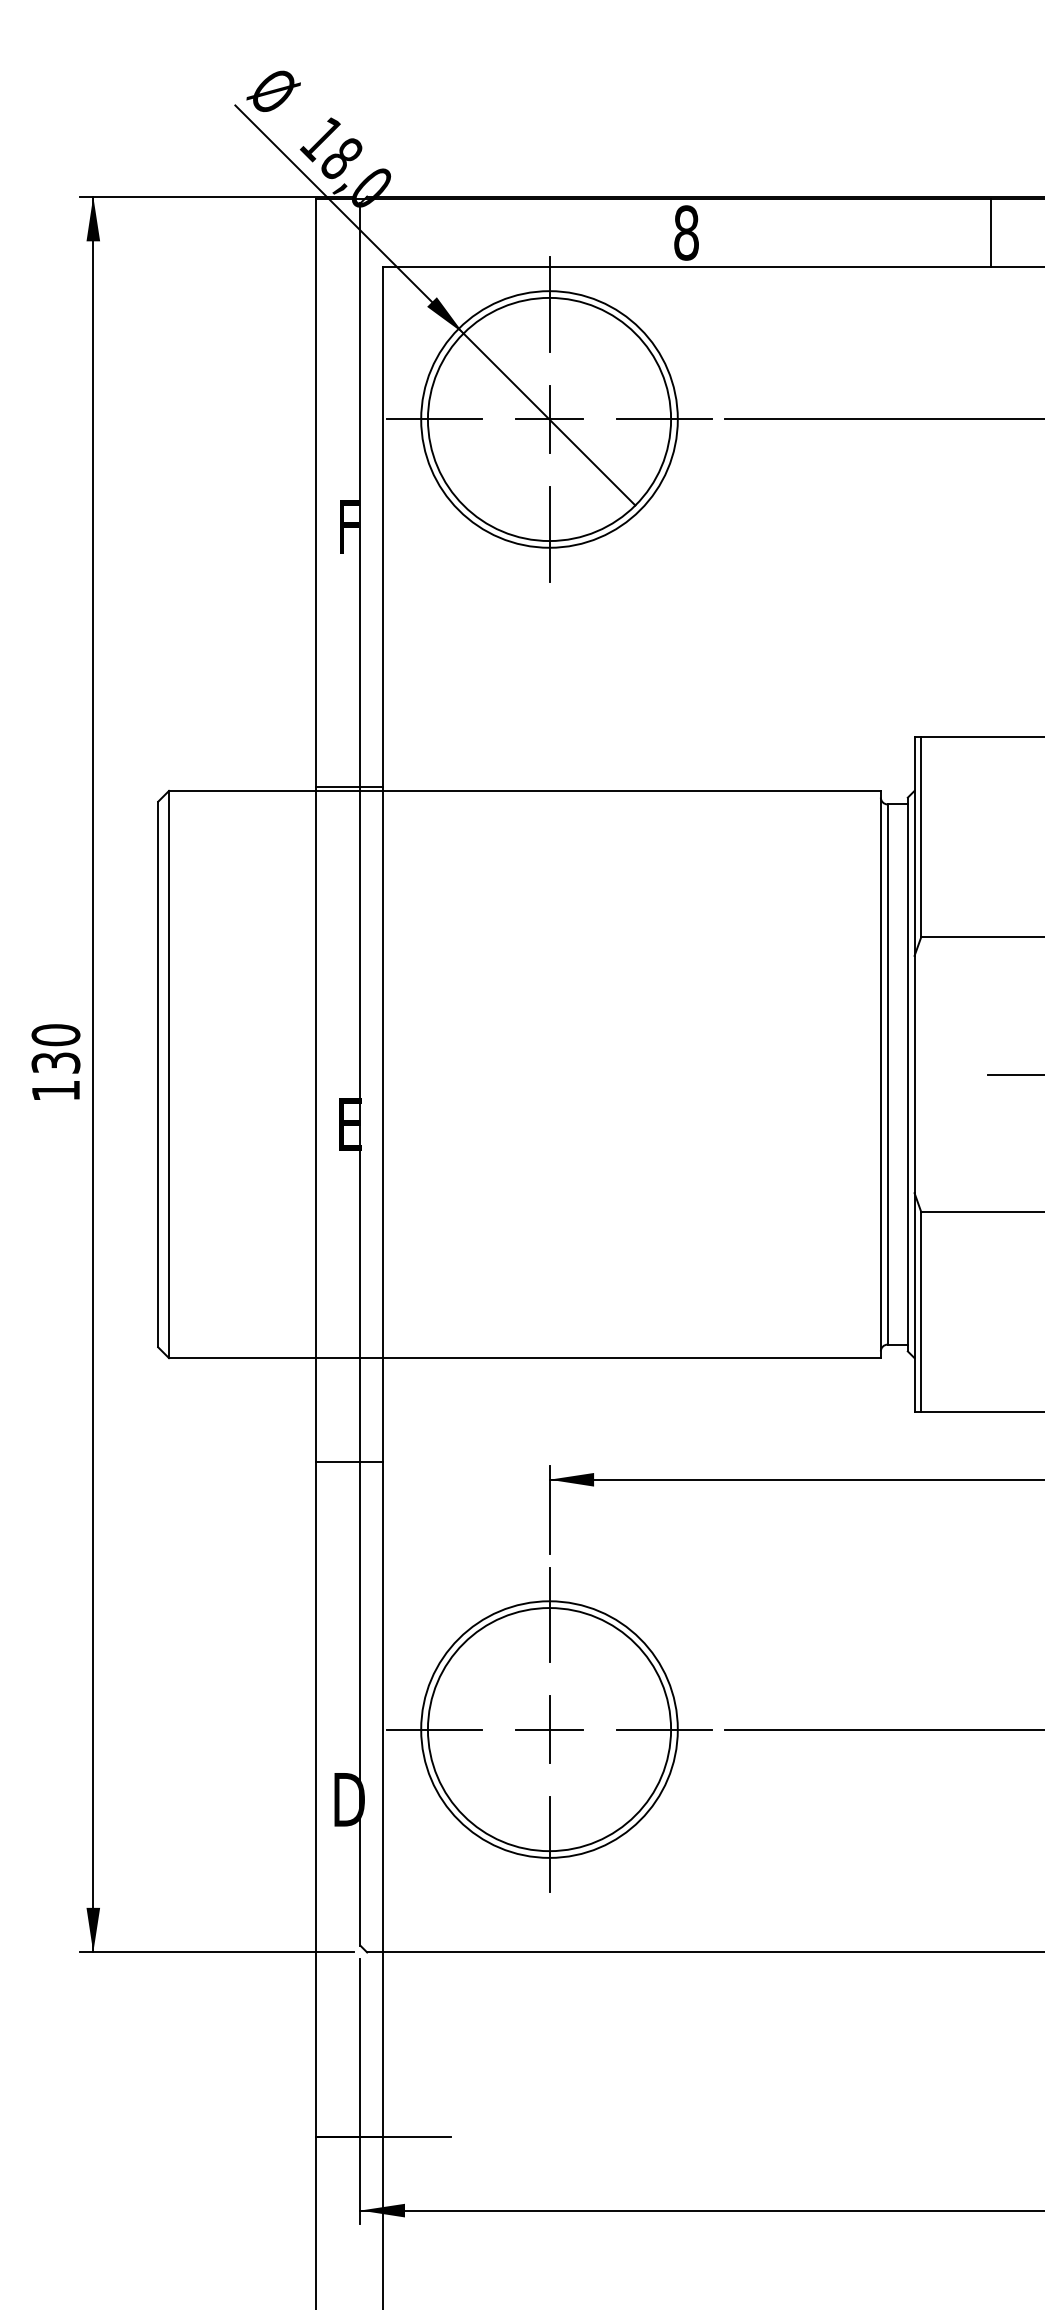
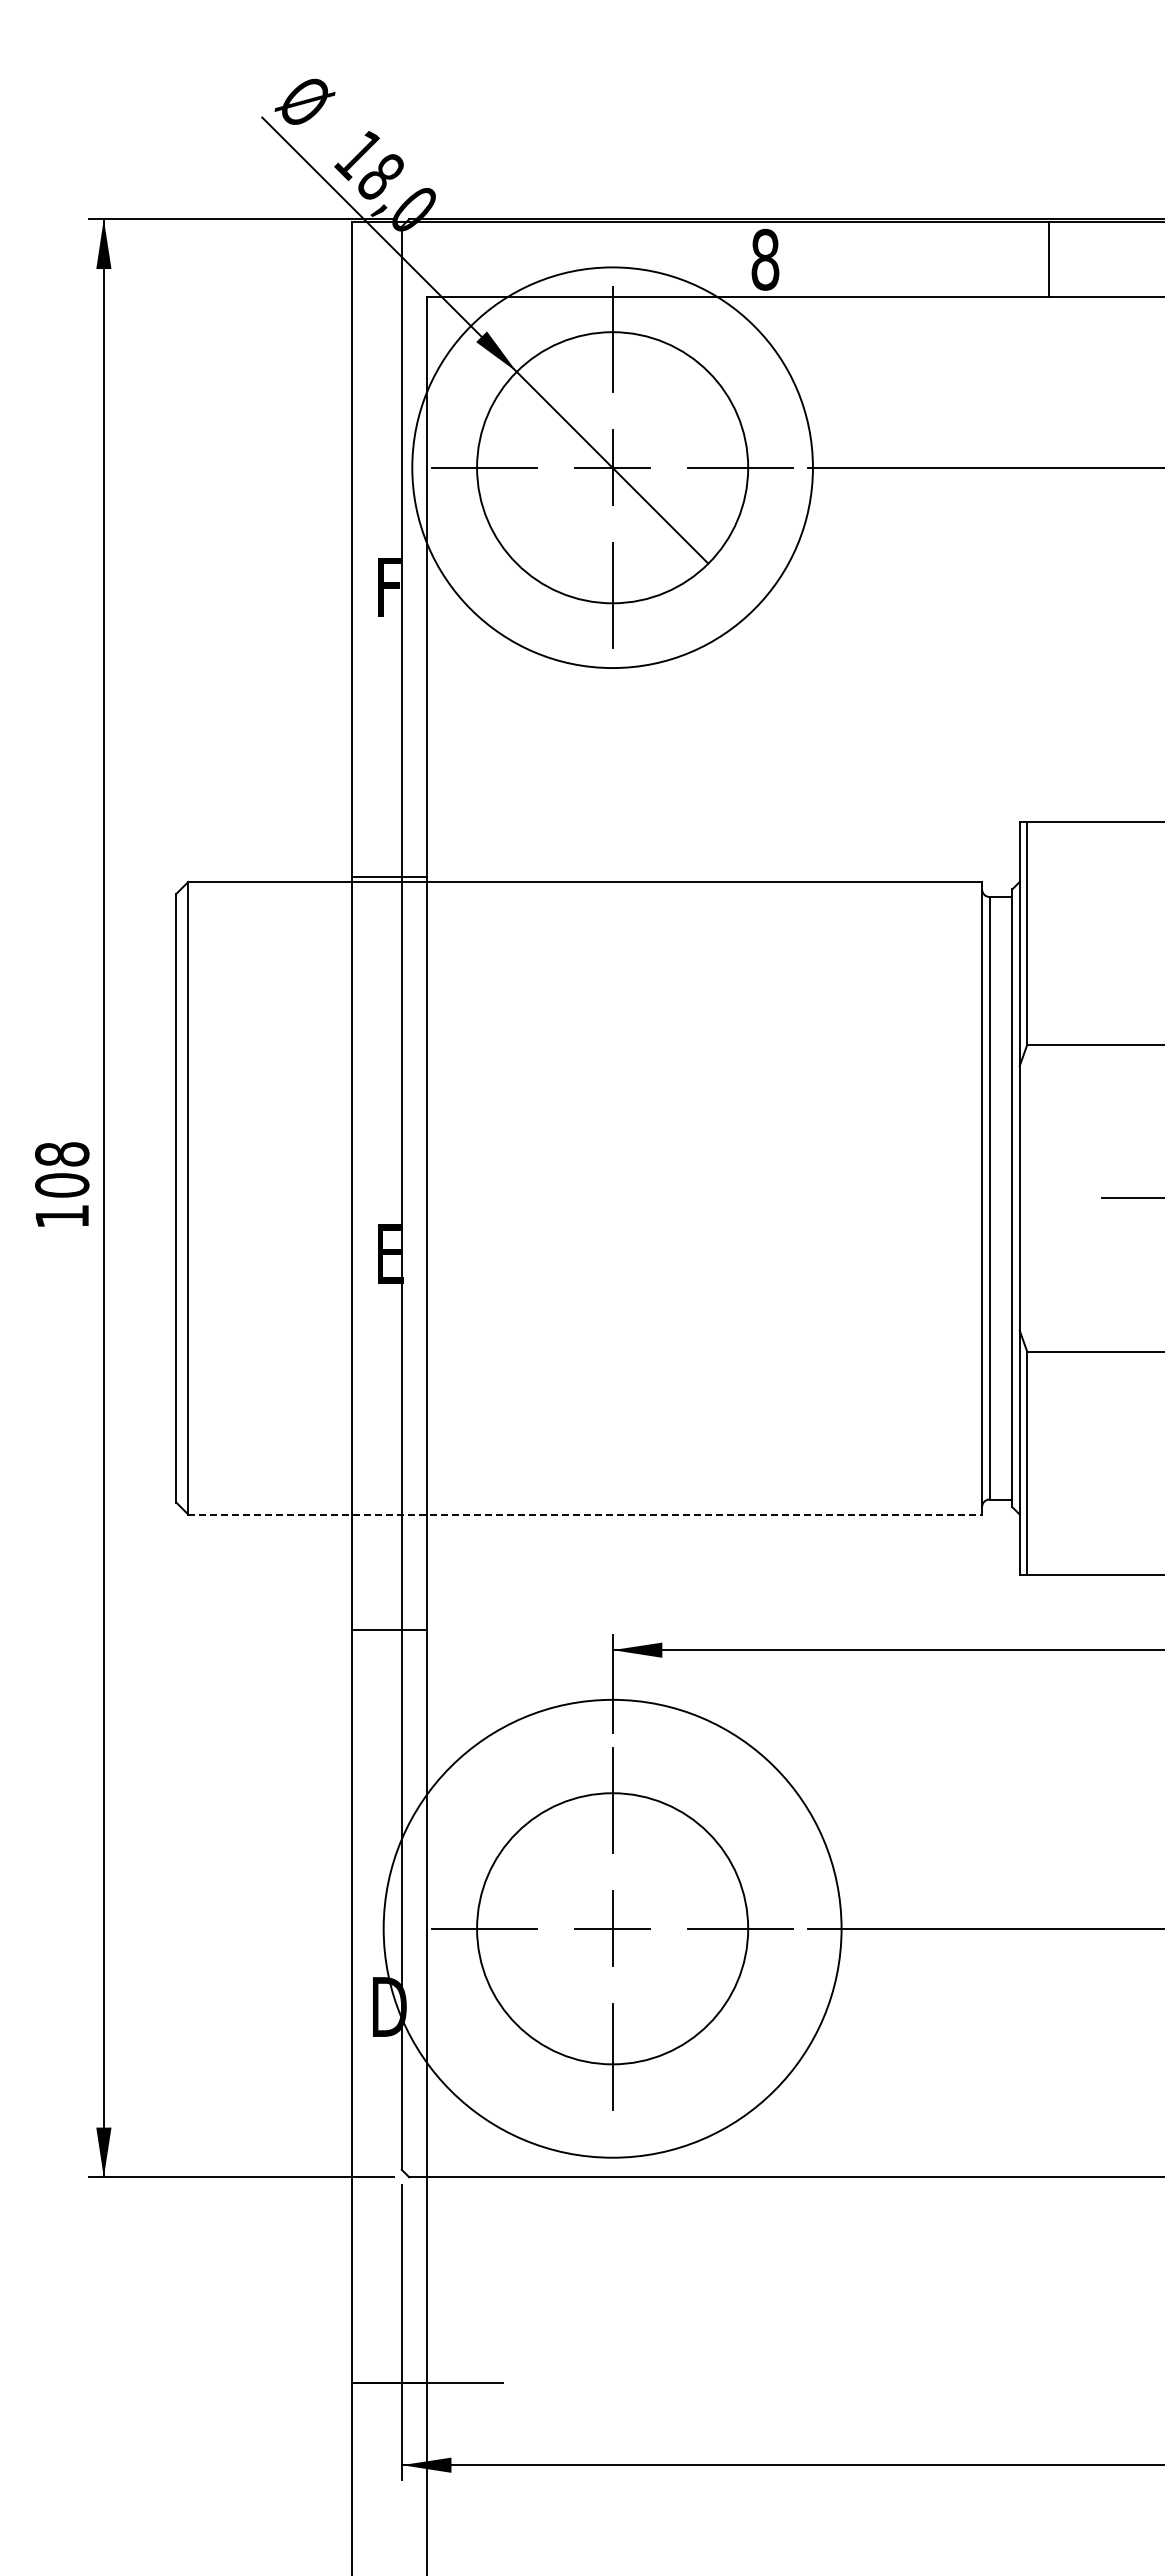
line: (991, 232) -> (1049, 259), moved
circle: (549, 419) -> (612, 467), size x1.4
text: (56, 1048) -> (62, 1169), 130 -> 108
line: (525, 1358) -> (585, 1514), solid -> dashed
circle: (549, 1729) -> (612, 1928), size x1.6

